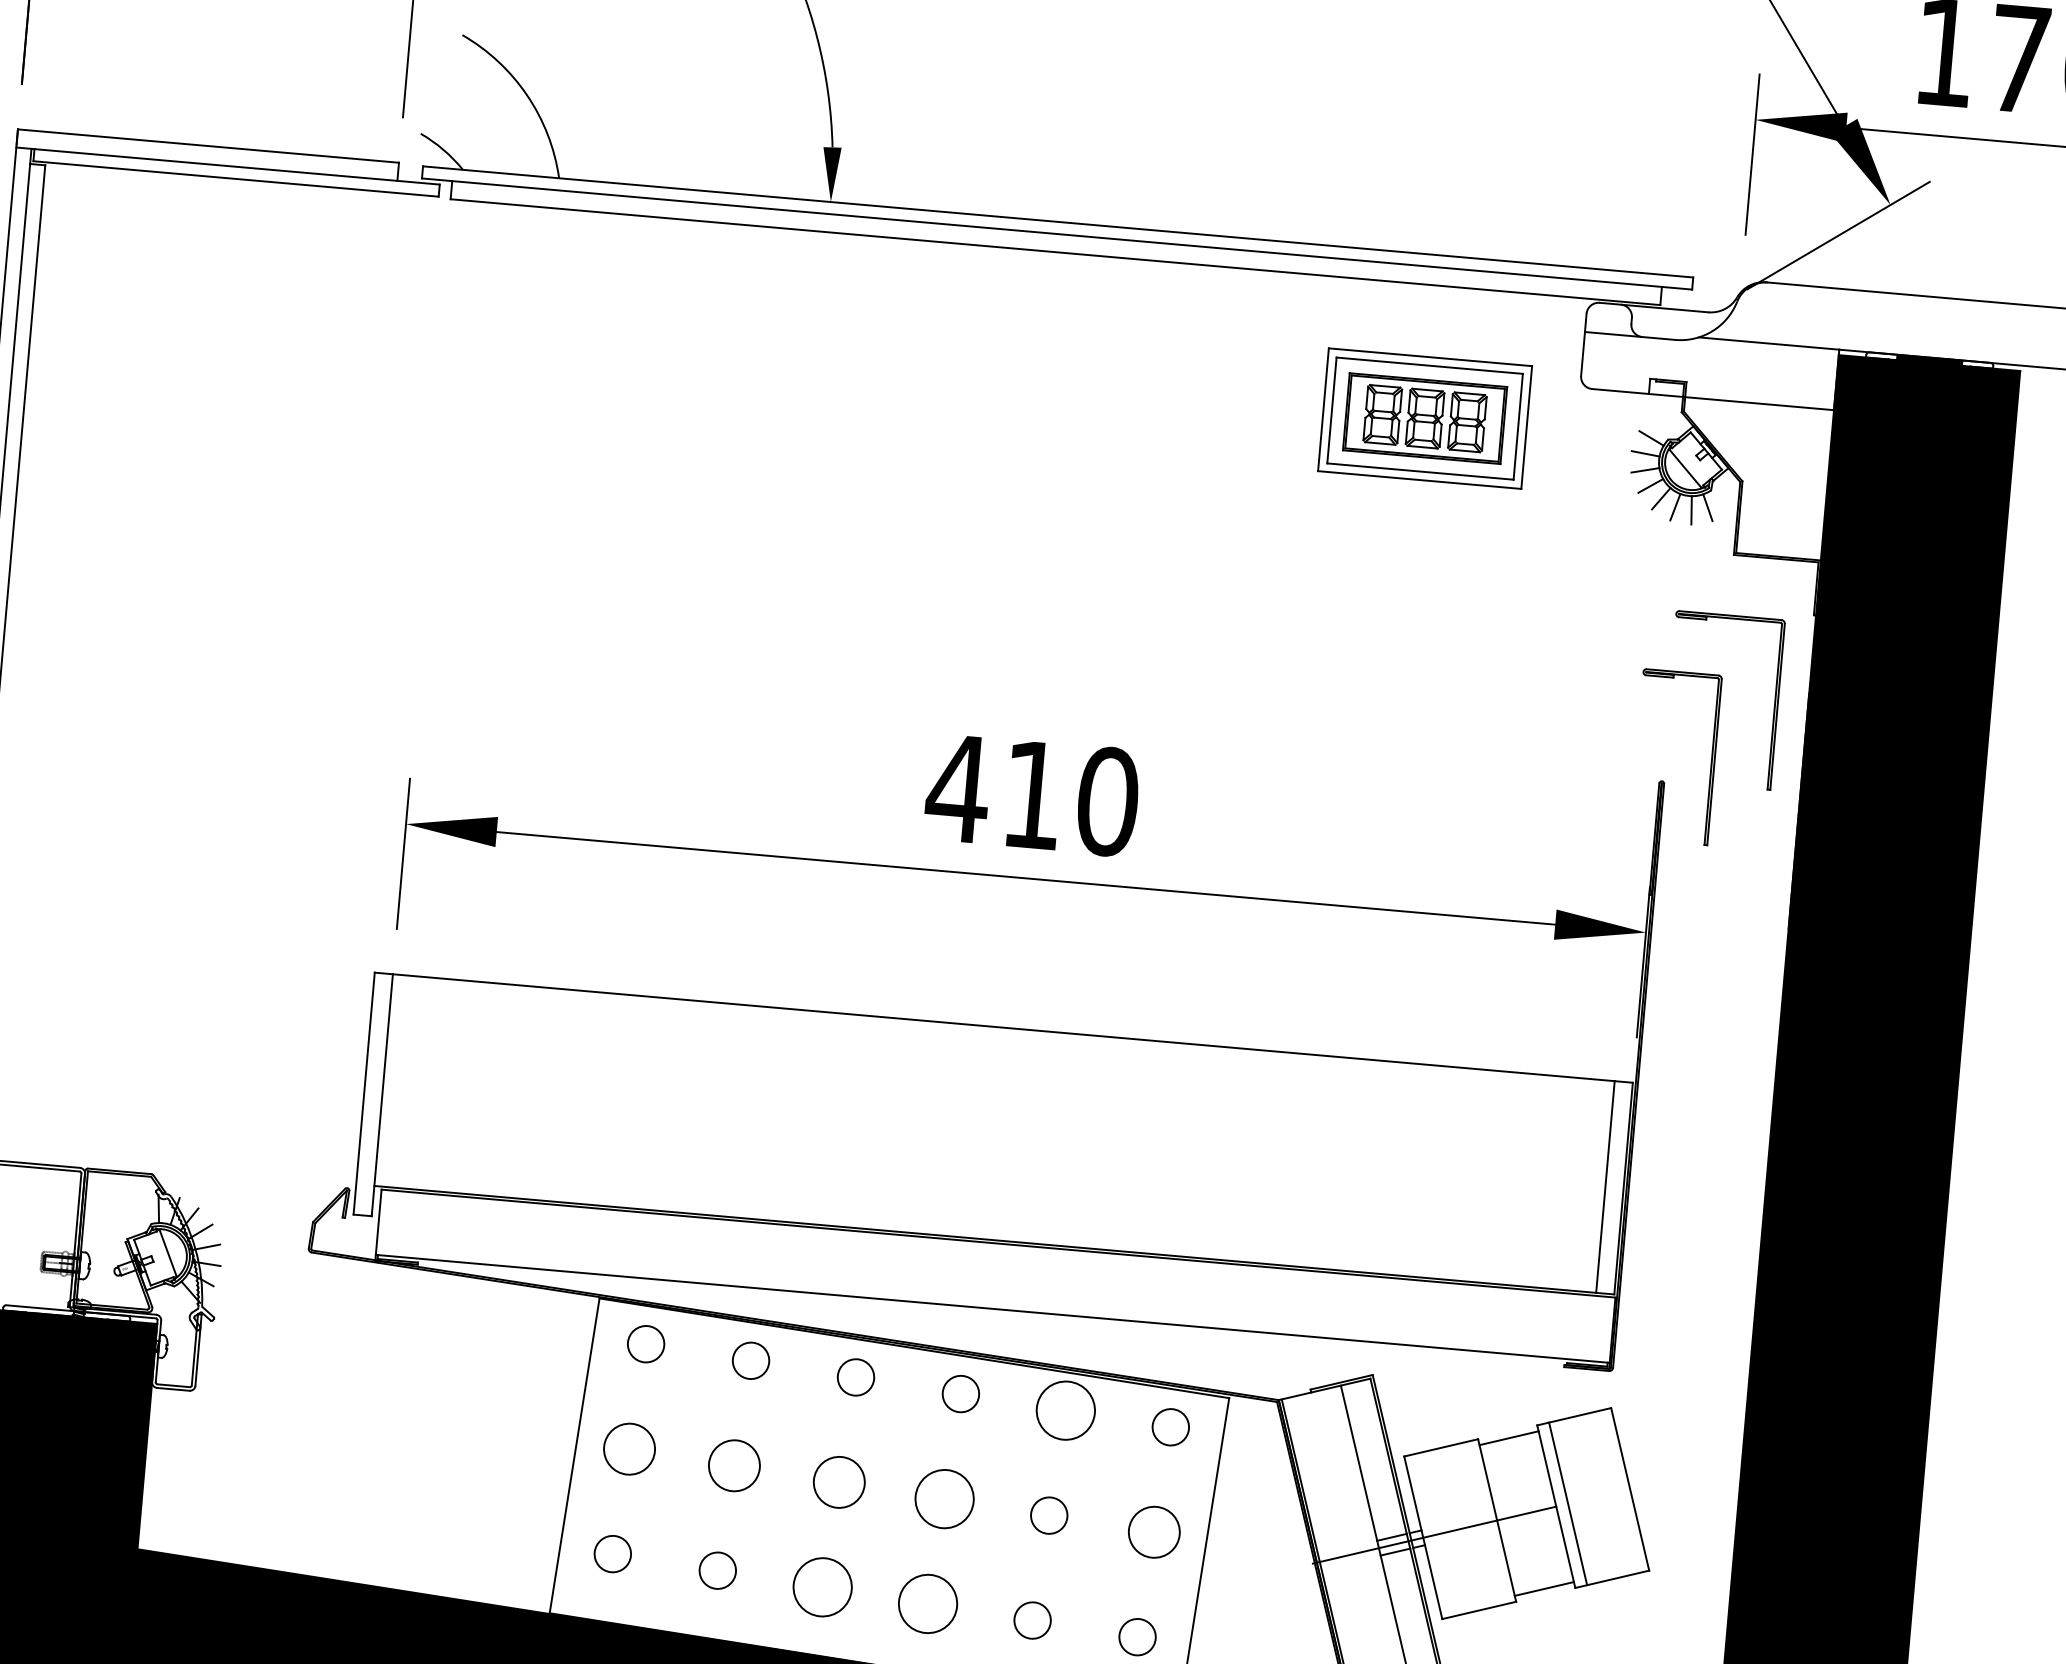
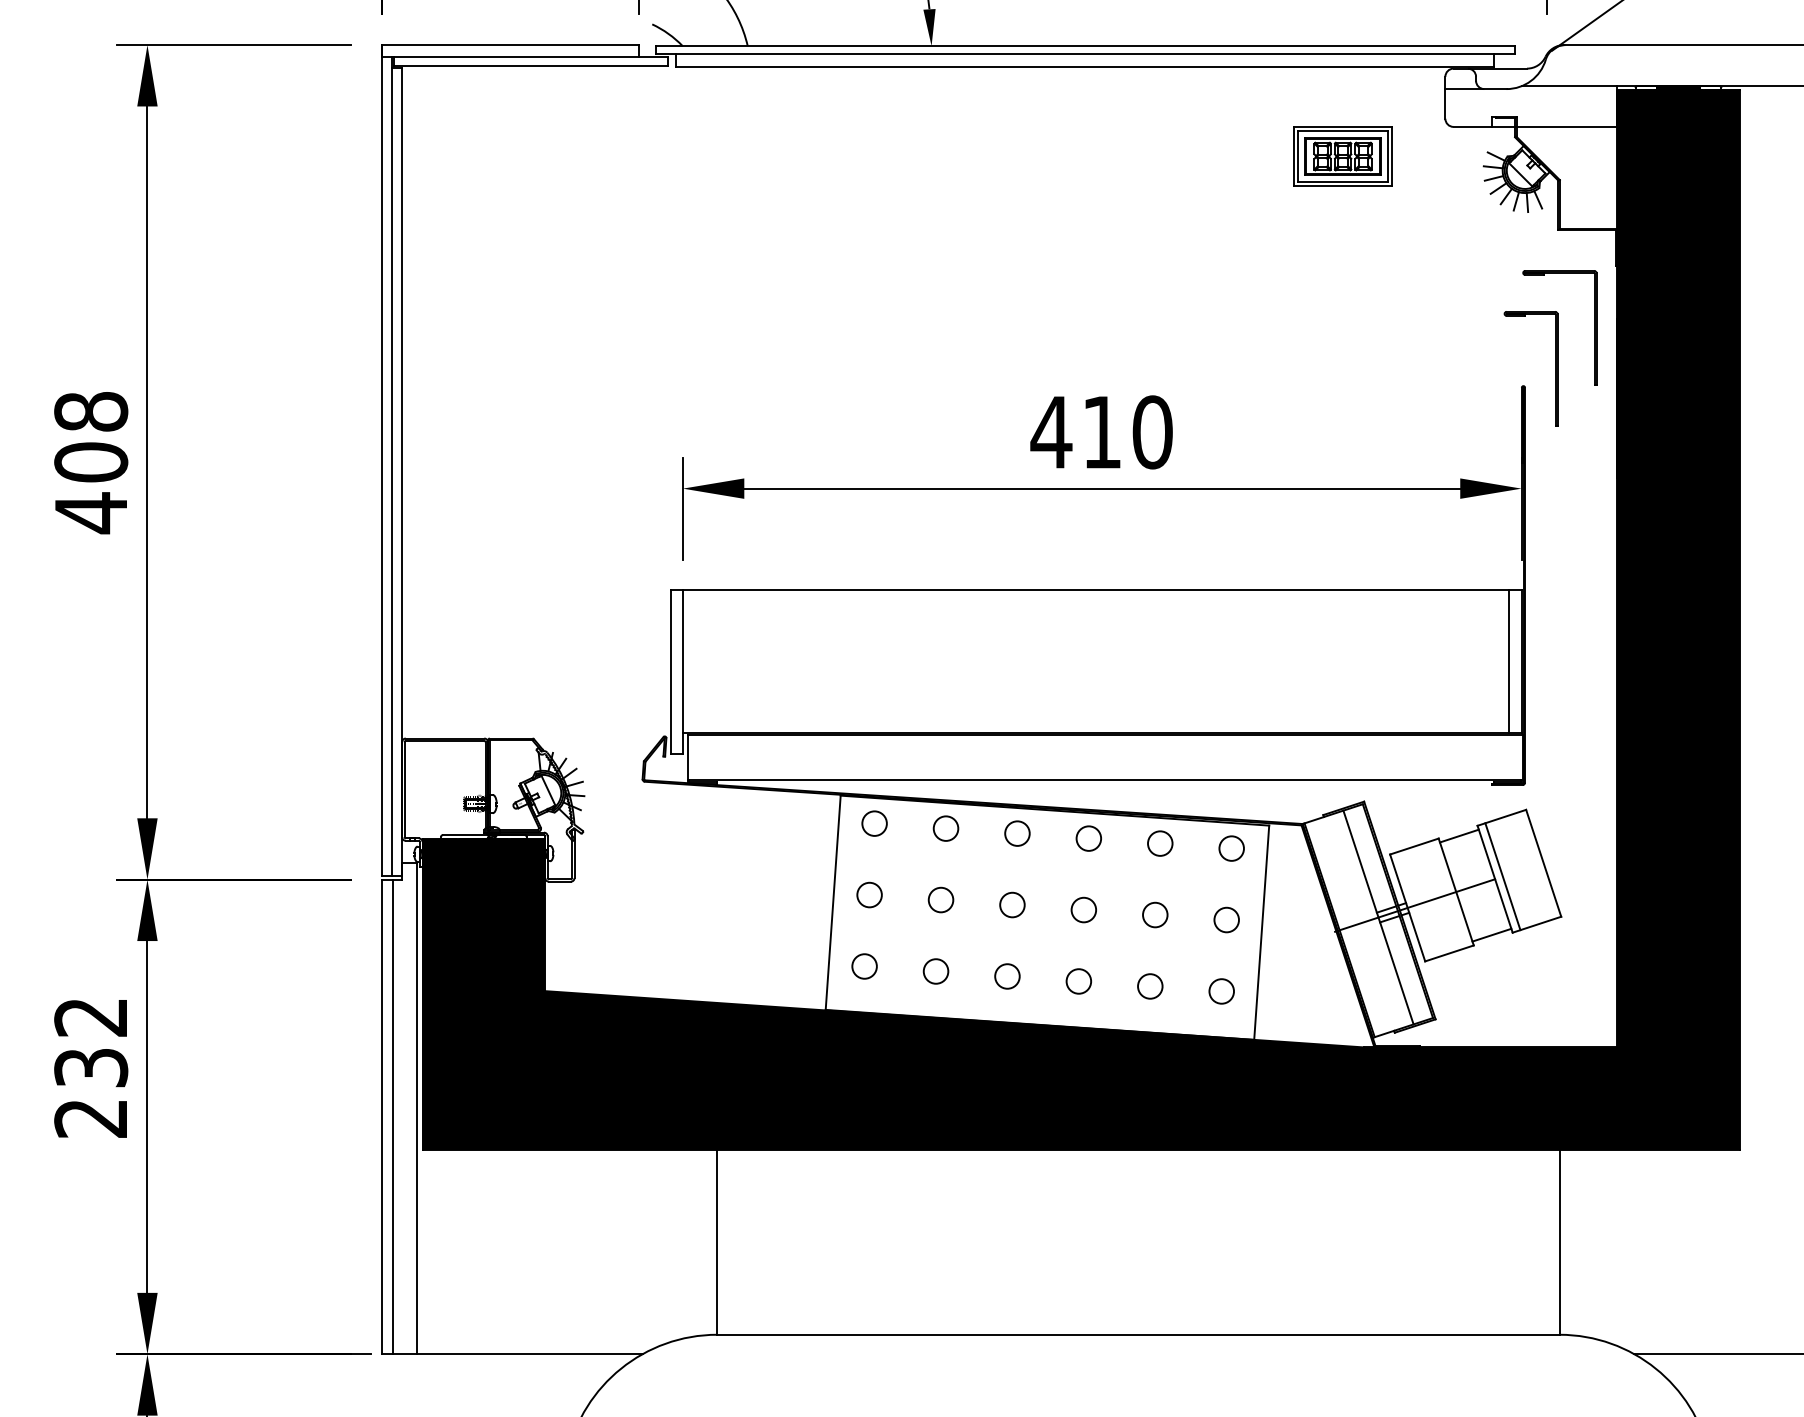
part: (1424, 418) -> (1342, 156), size x0.71
circle: (1066, 1410) -> (1160, 843), size x0.62
circle: (629, 1448) -> (869, 894), size x0.71
circle: (733, 1464) -> (940, 899), size x0.71
circle: (839, 1481) -> (1012, 904), size x0.71
circle: (943, 1498) -> (1083, 909), size x0.62
circle: (1153, 1531) -> (1226, 919), size x0.71
circle: (822, 1587) -> (1007, 976), size x0.62
circle: (927, 1603) -> (1078, 981), size x0.62

